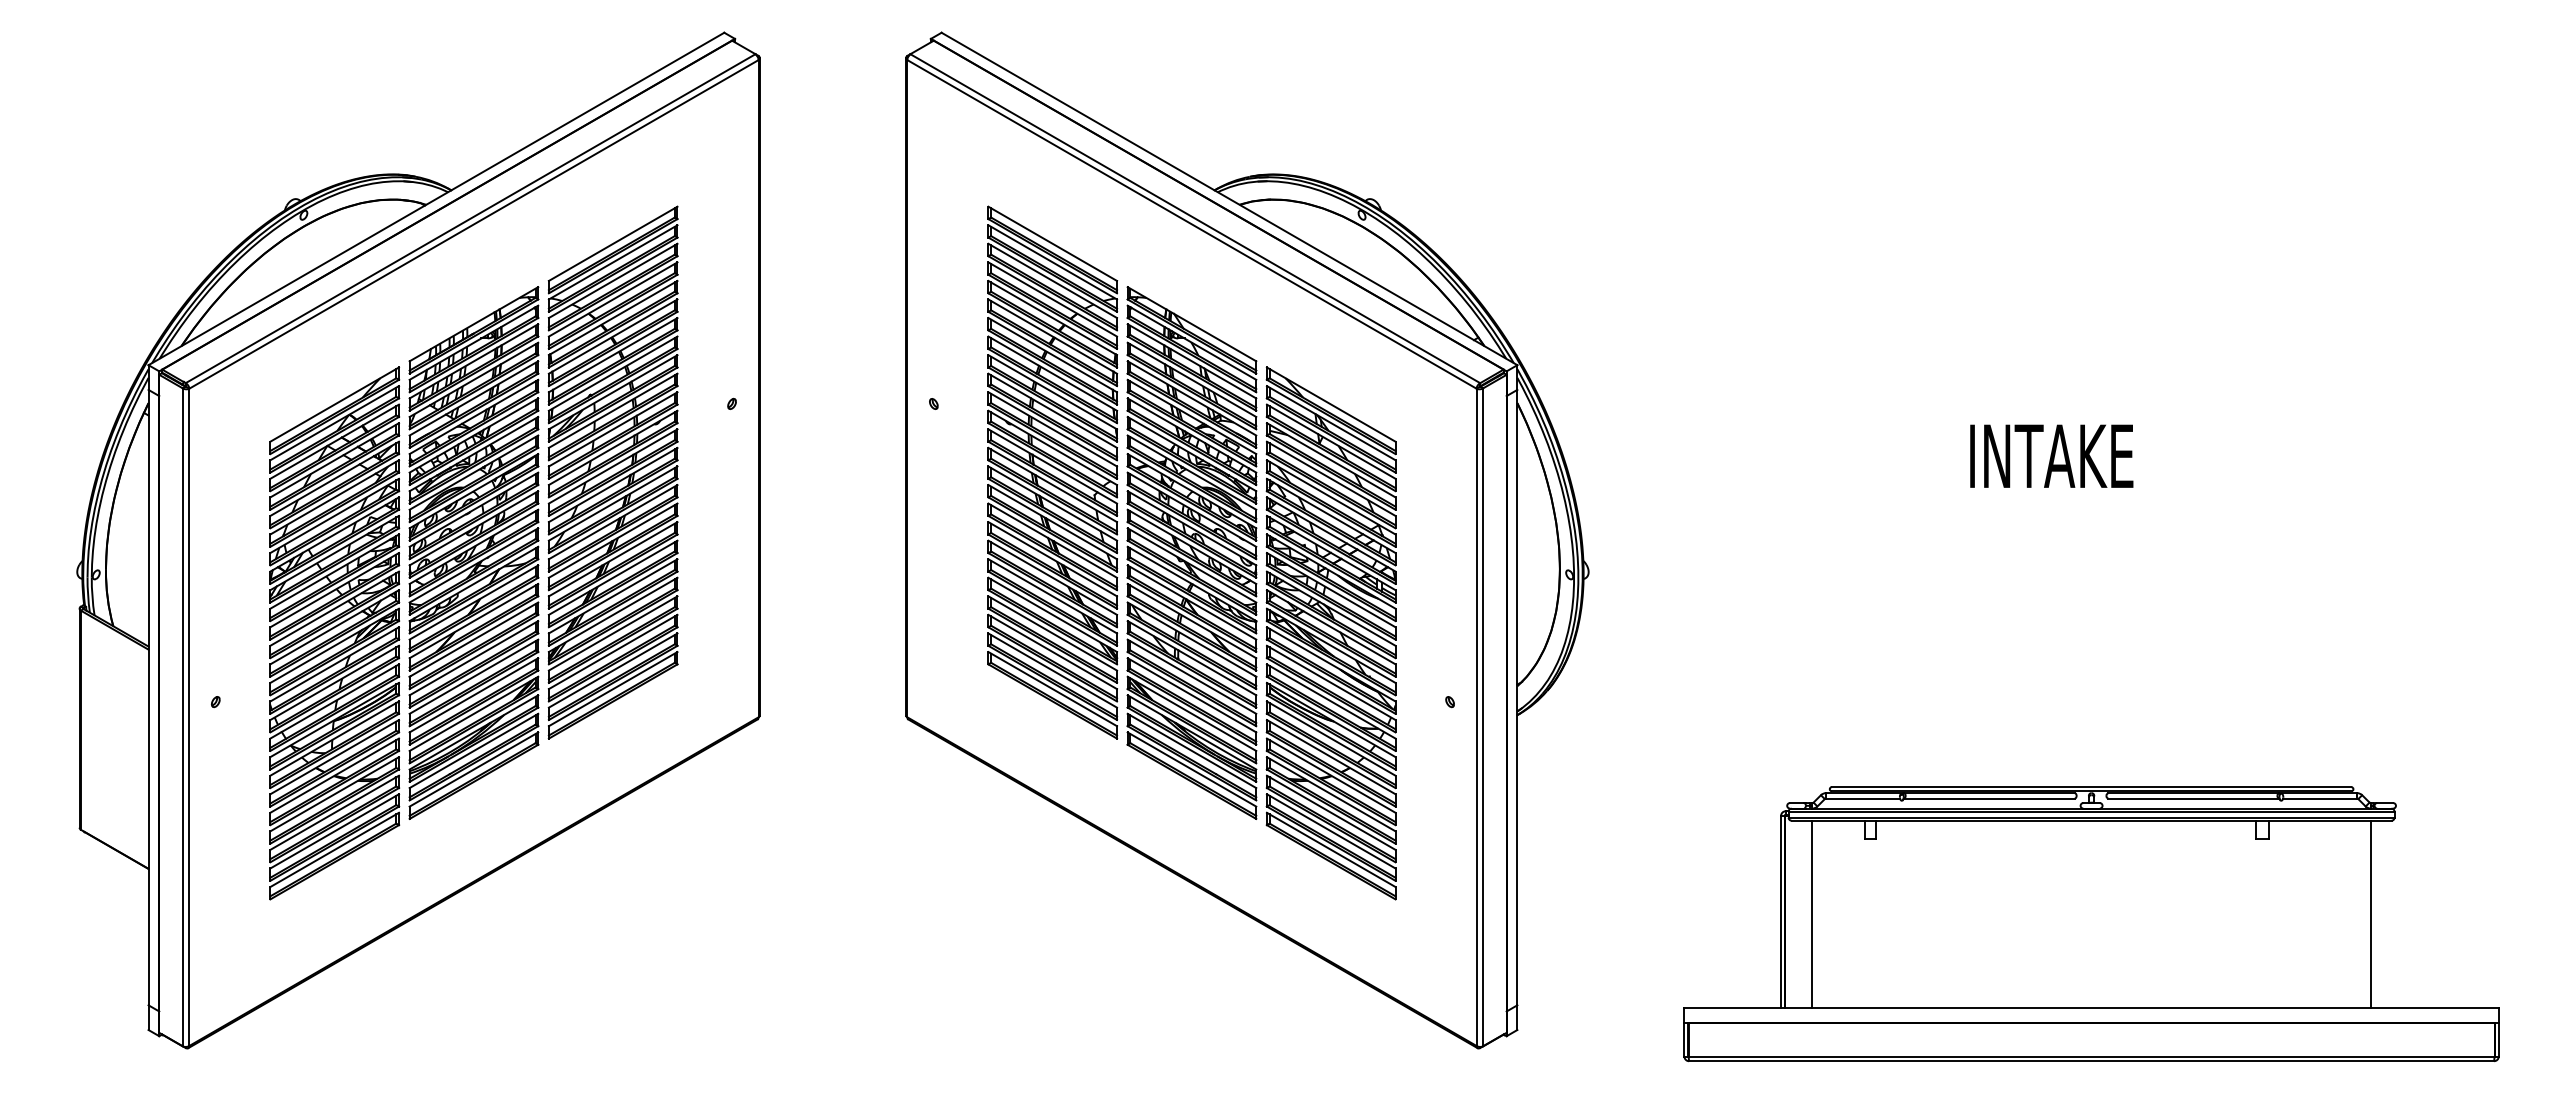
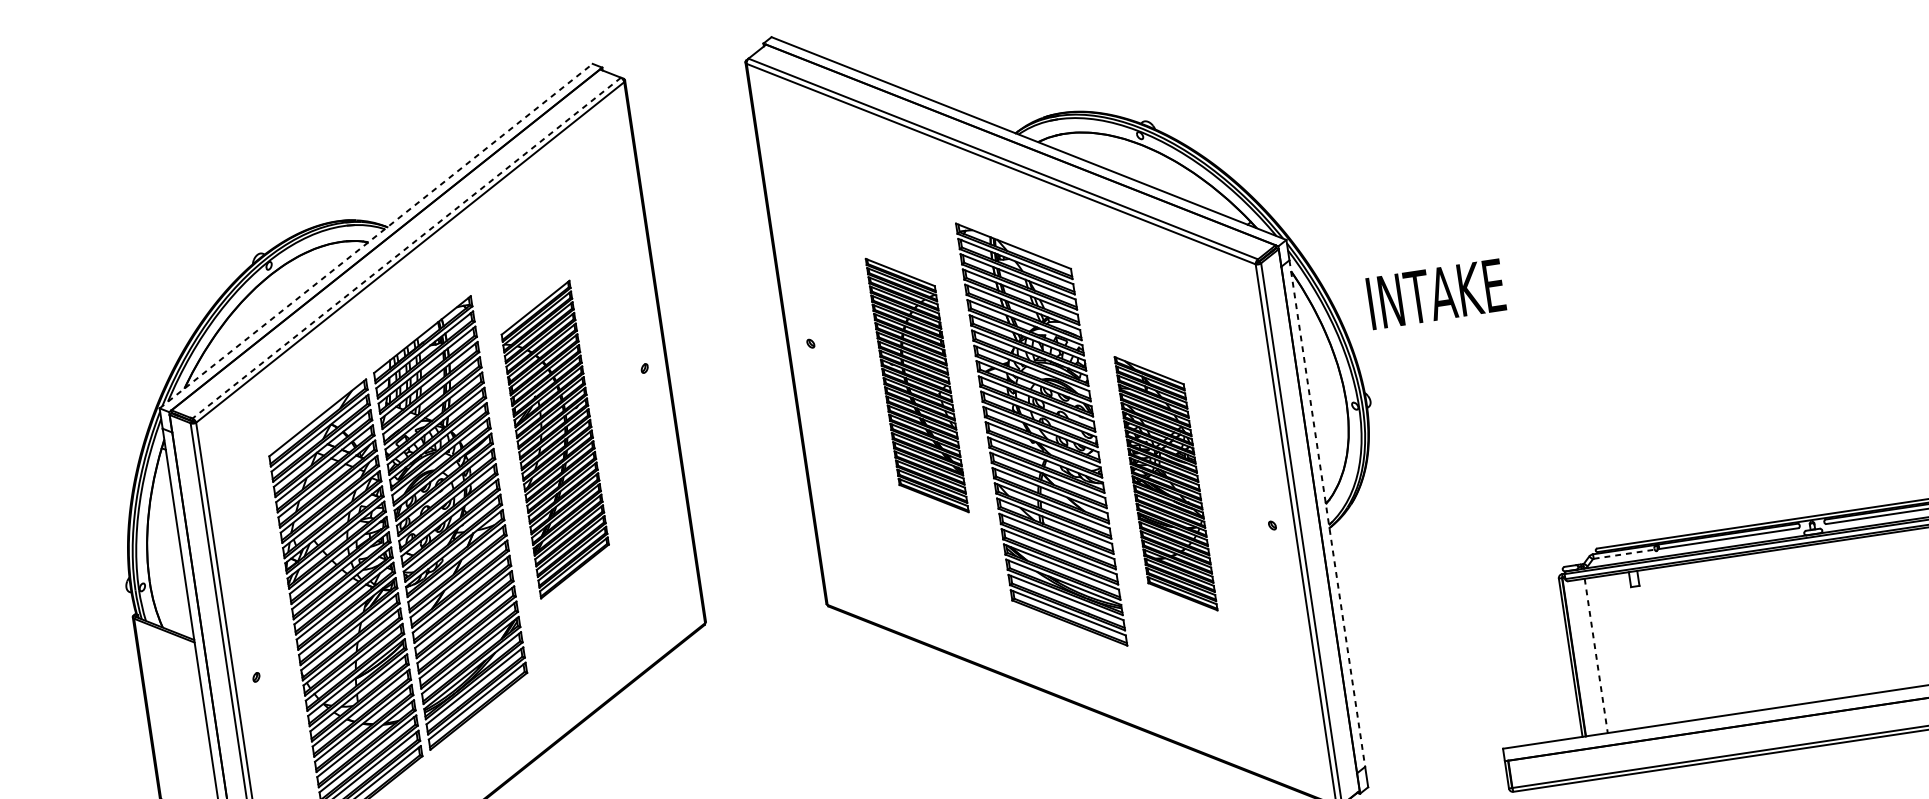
line: (436, 198) -> (376, 235), solid -> dashed
line: (470, 218) -> (406, 248), solid -> dashed
text: (2051, 455) -> (1435, 293), moved
part: (612, 472) -> (554, 439), size x0.7
part: (1052, 472) -> (916, 385), size x0.6
part: (1330, 633) -> (1165, 483), size x0.6
line: (1517, 697) -> (1327, 513), solid -> dashed
line: (1863, 798) -> (1624, 554), solid -> dashed
line: (1811, 914) -> (1596, 655), solid -> dashed

